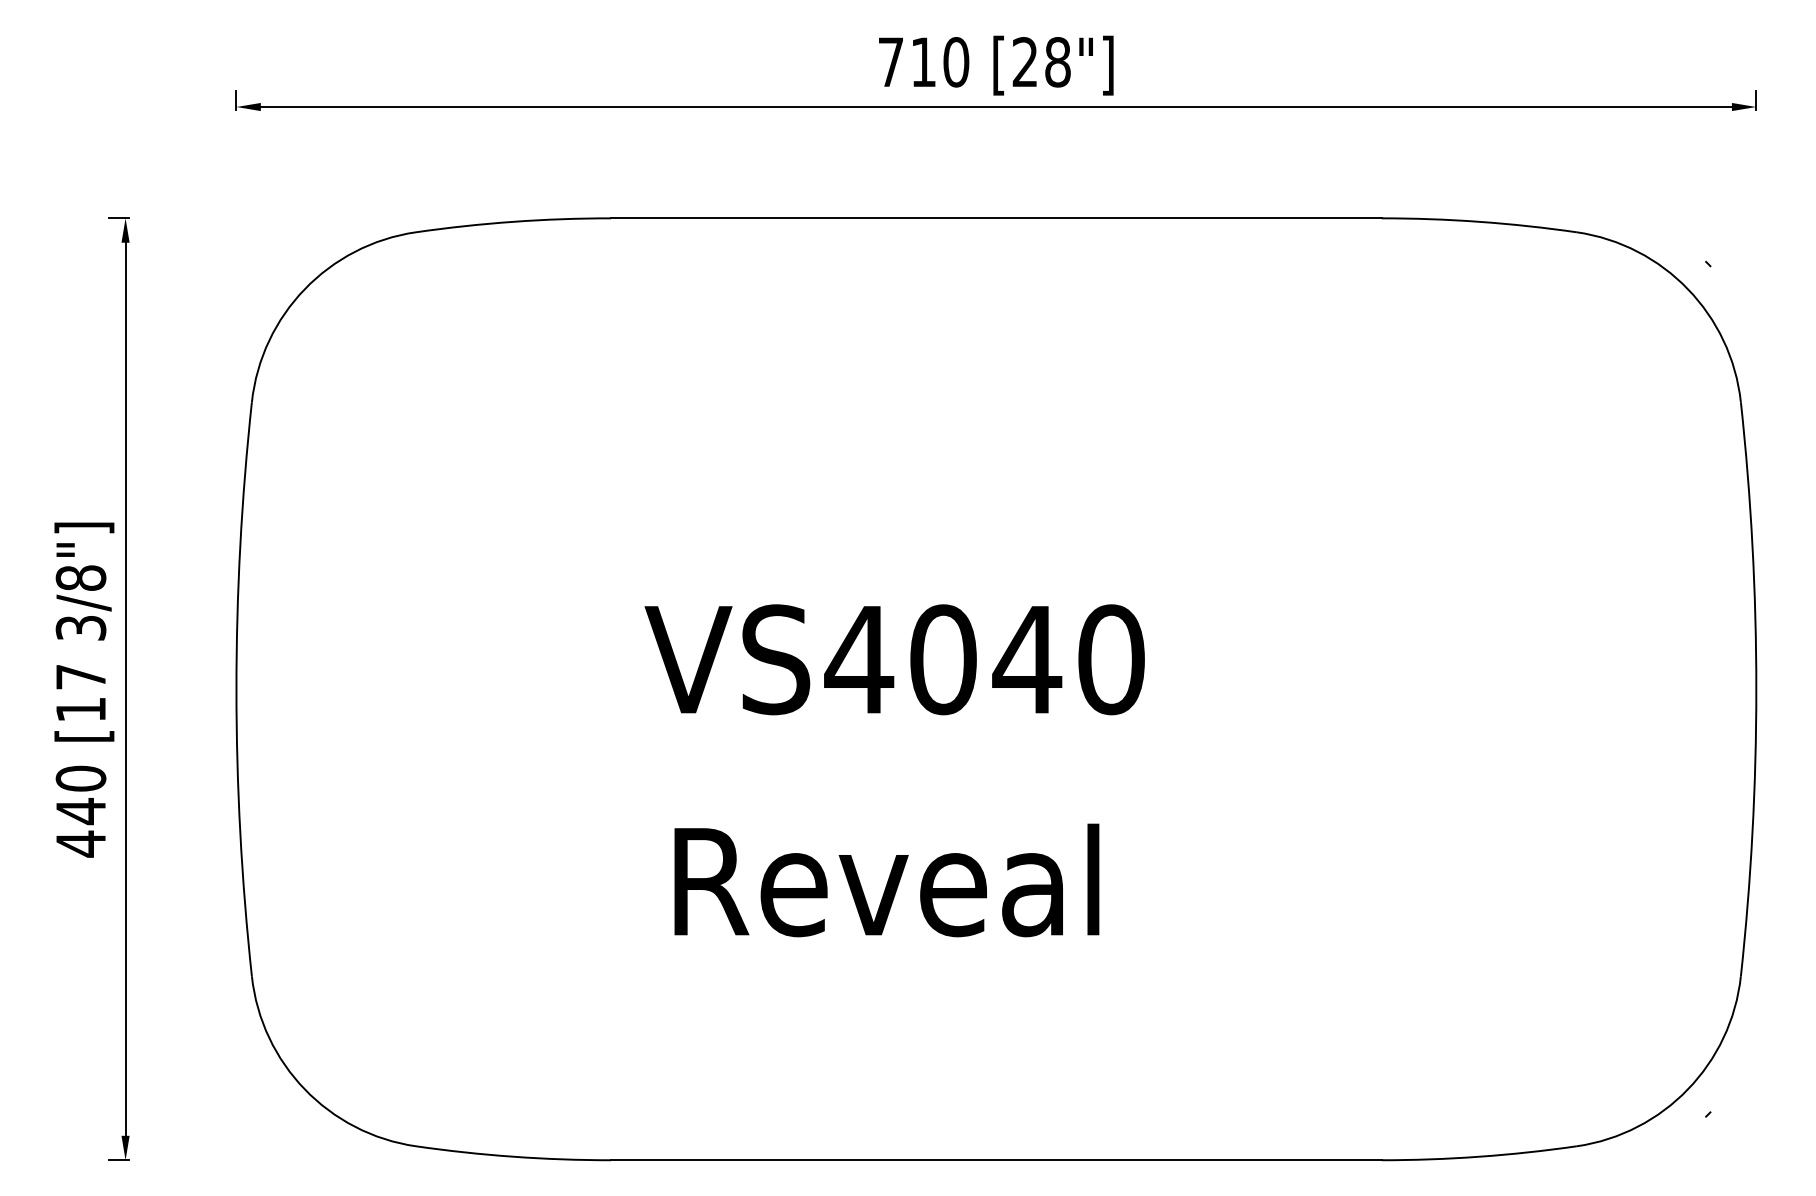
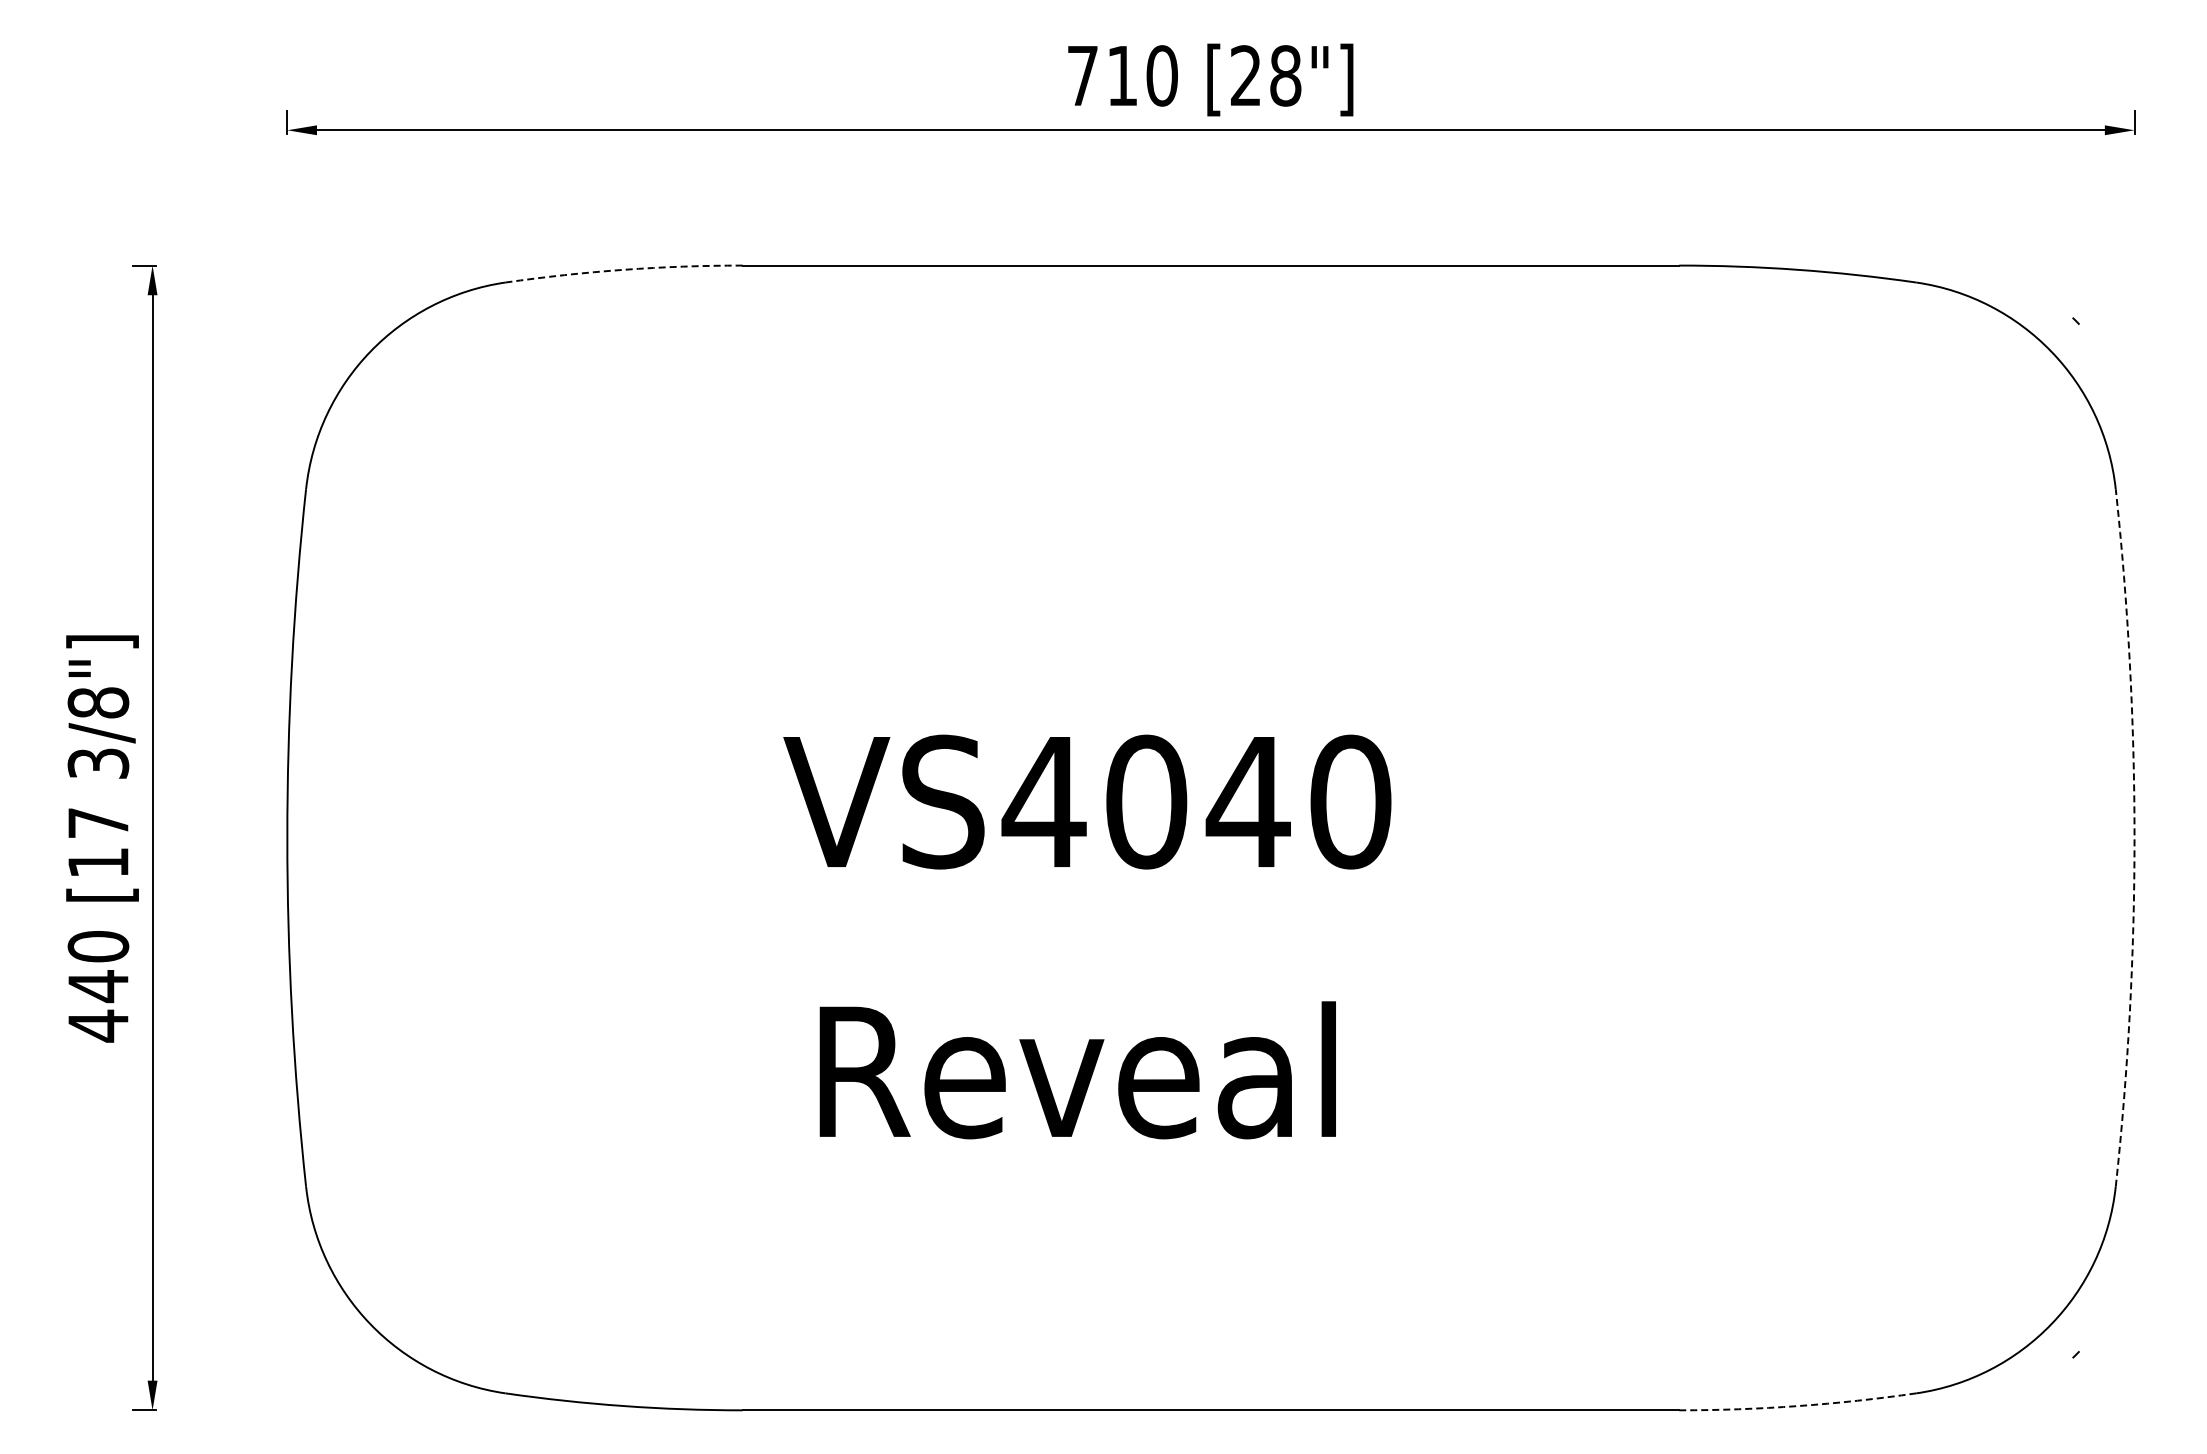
arc: (513, 221) -> (623, 269), solid -> dashed
arc: (1756, 688) -> (2134, 837), solid -> dashed
arc: (1479, 1157) -> (1798, 1406), solid -> dashed

